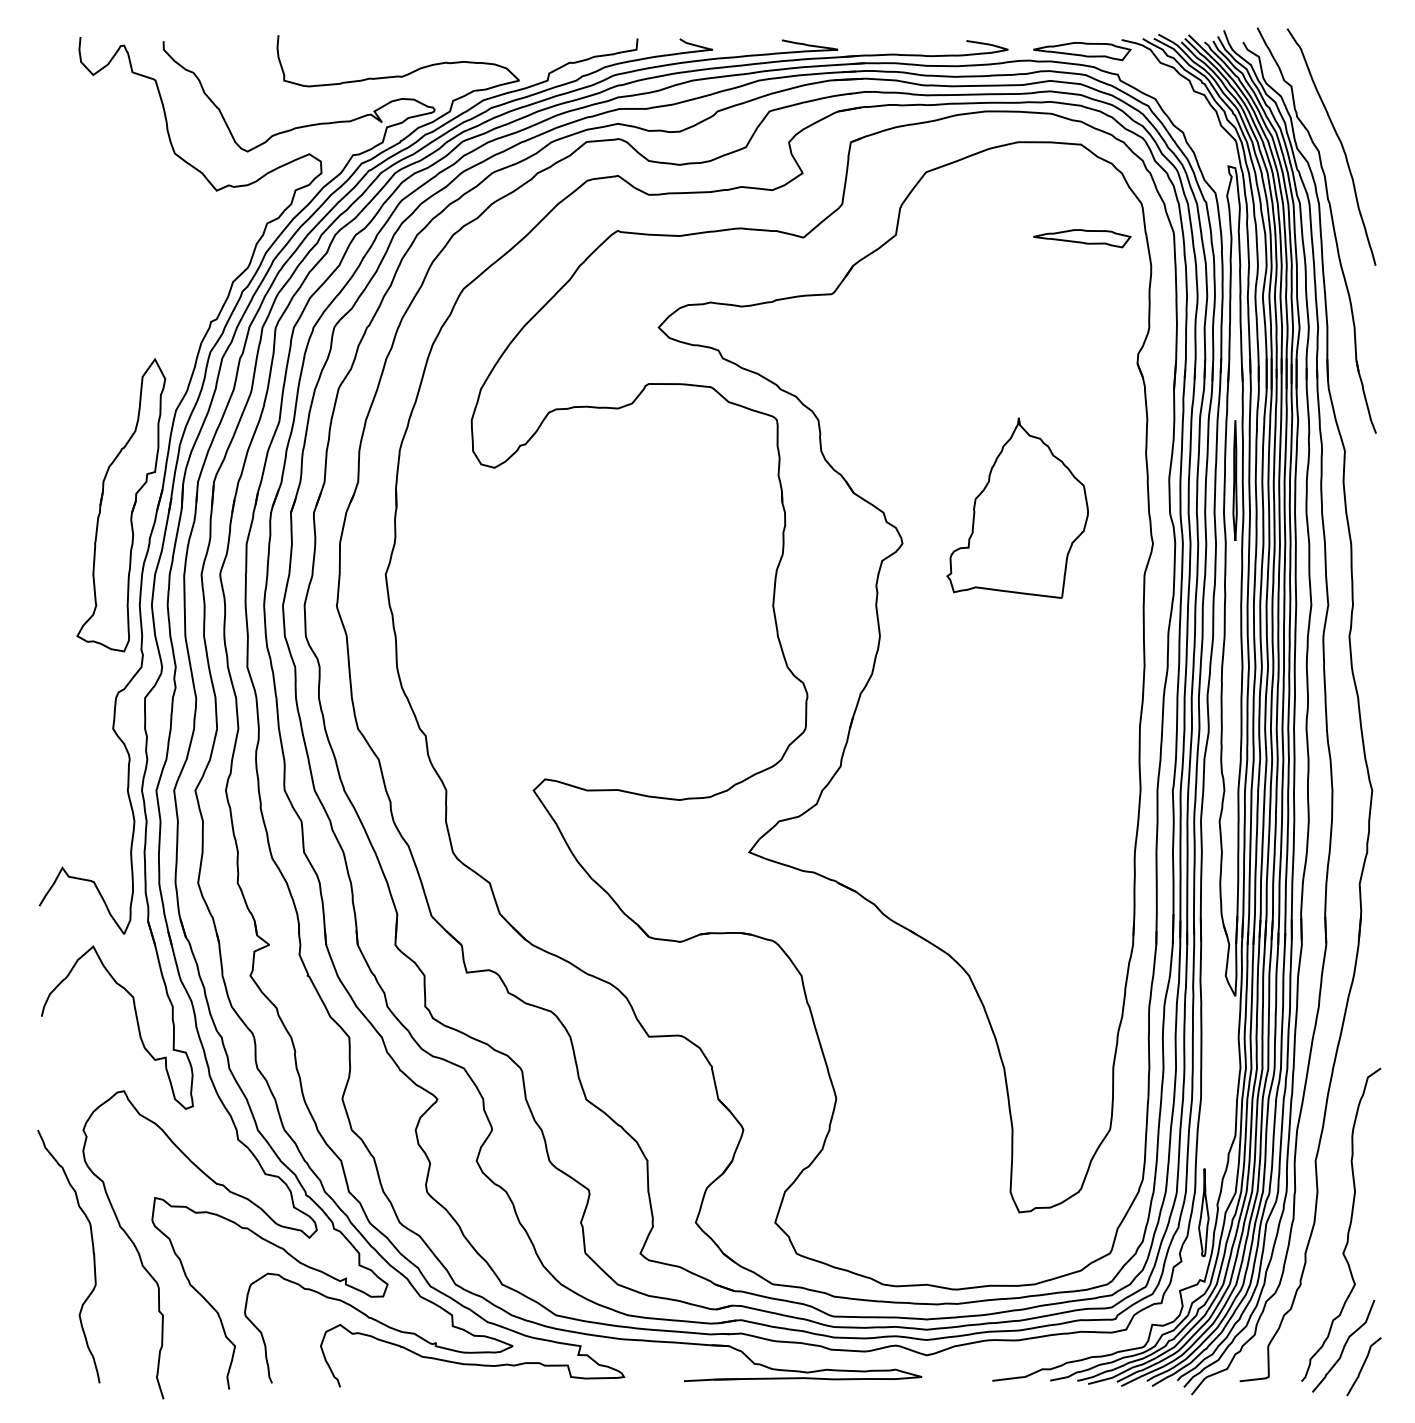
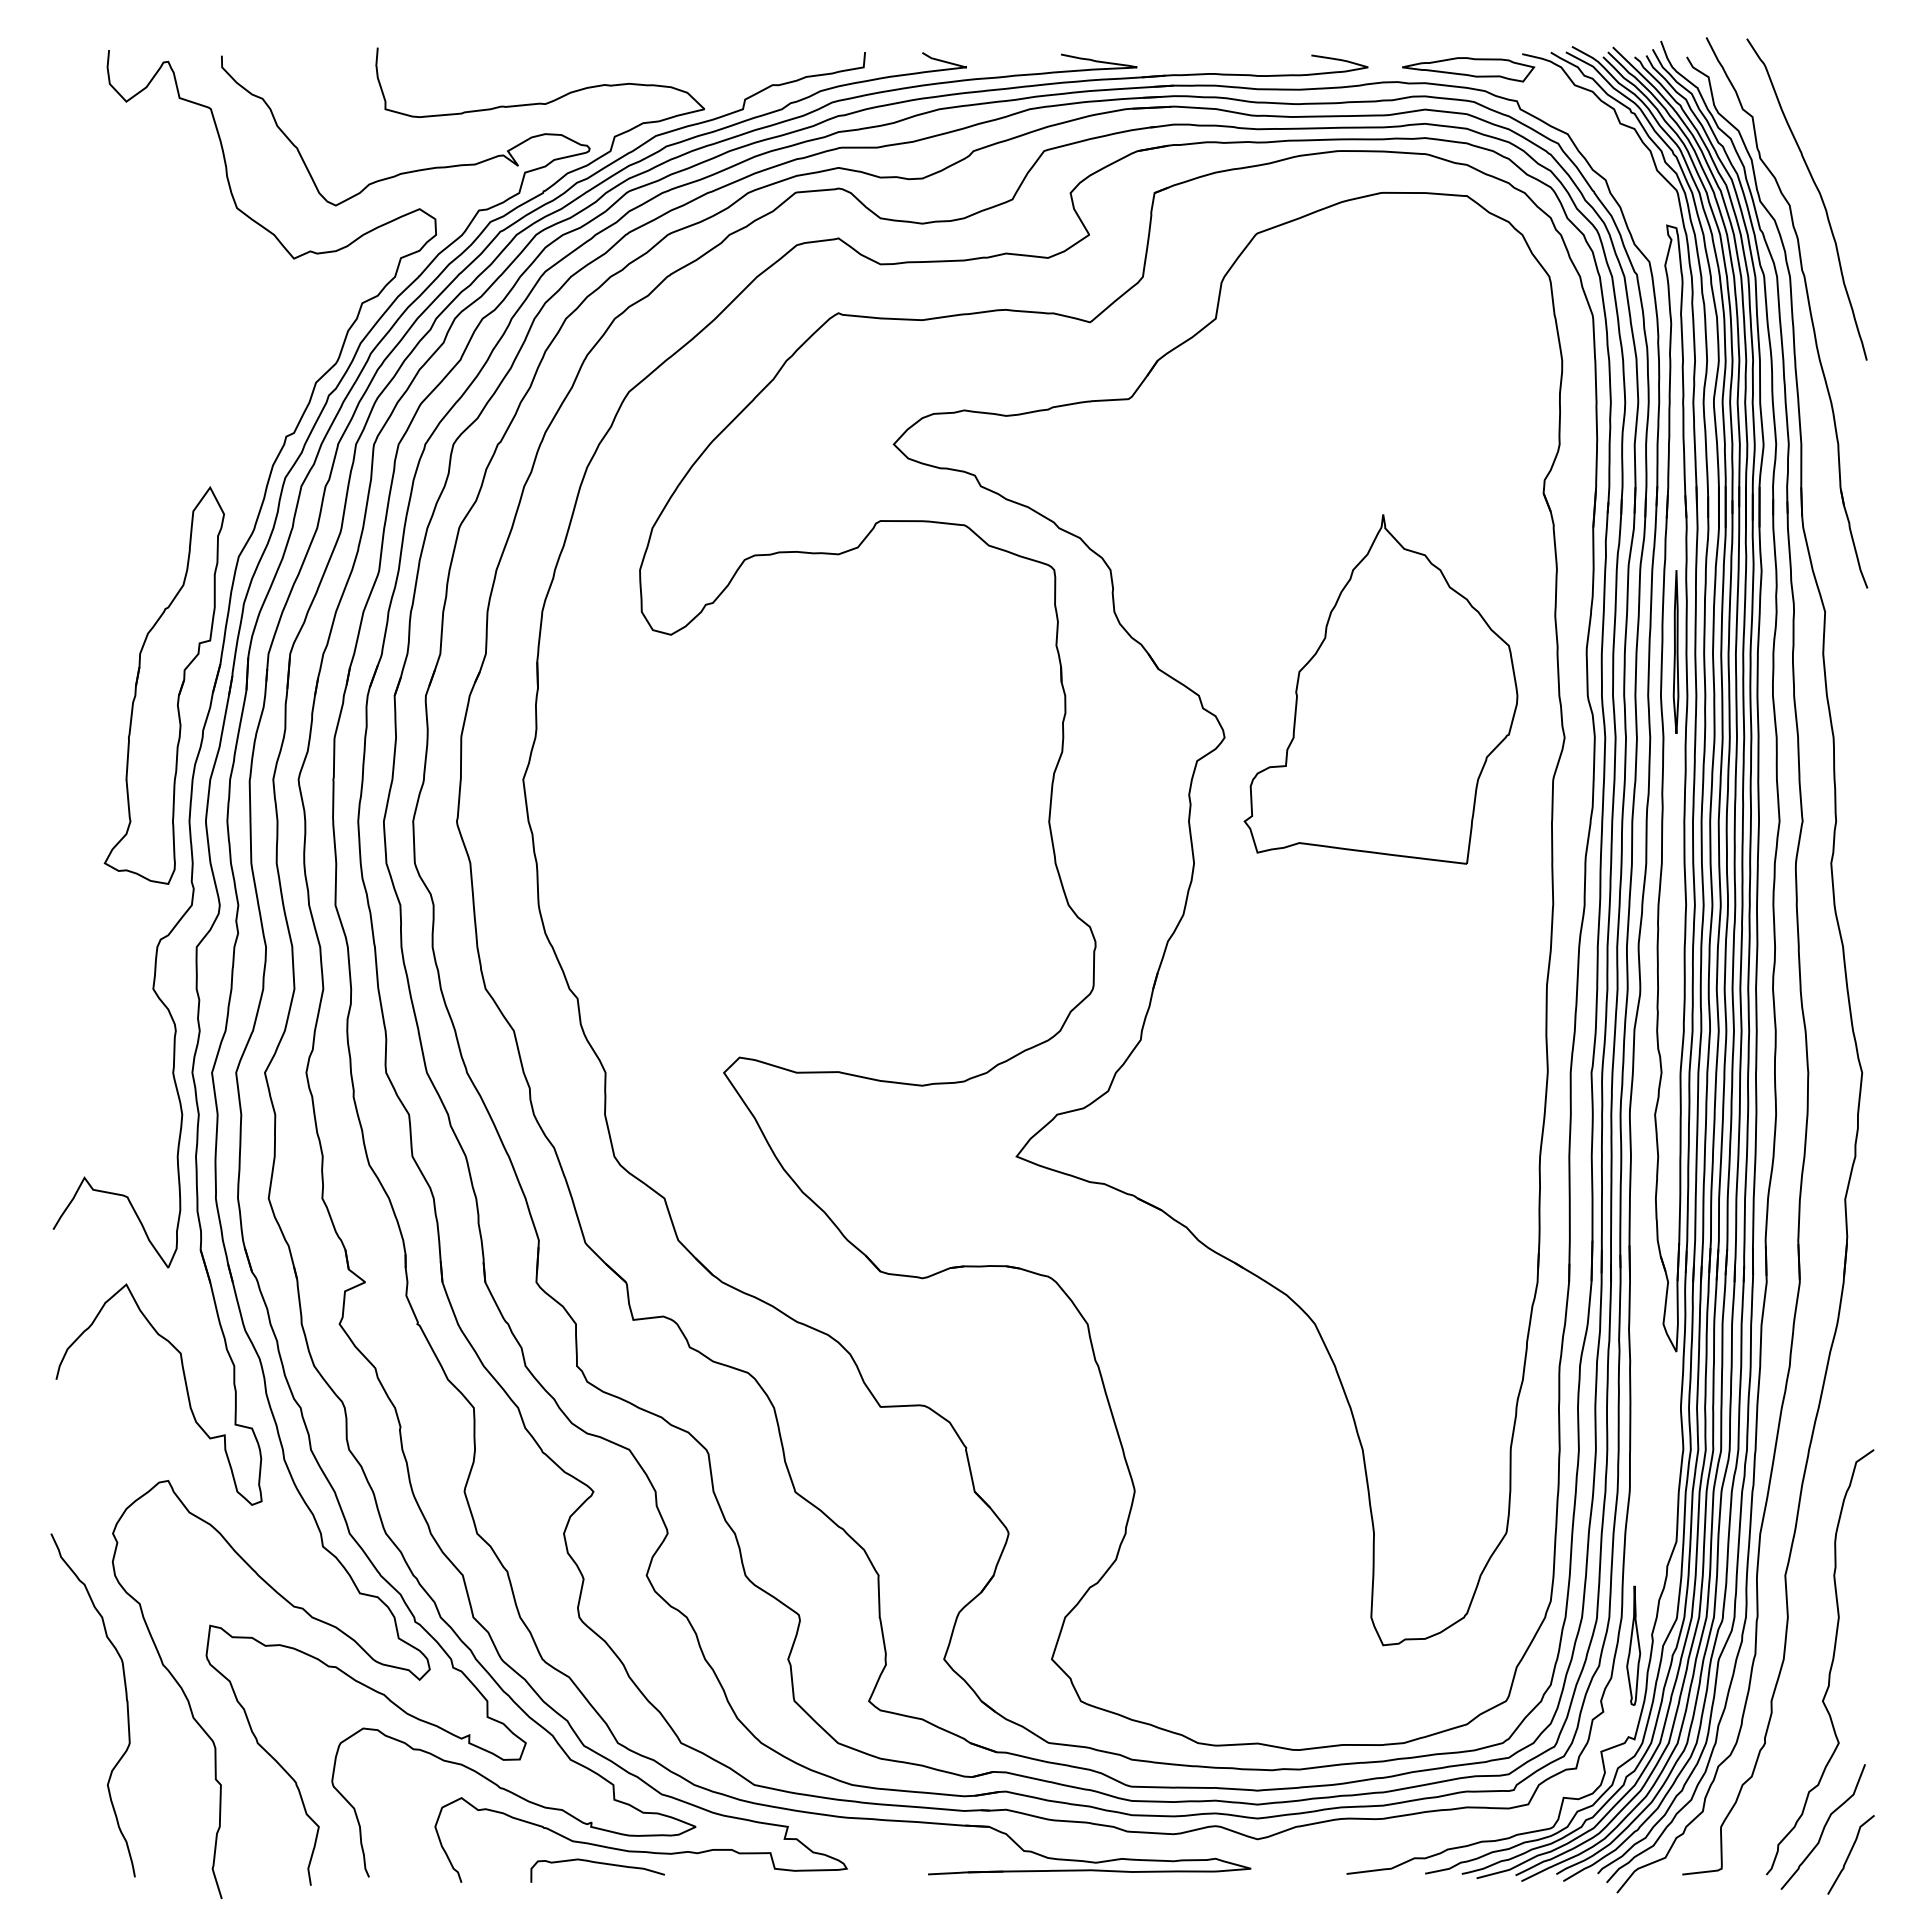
part: (1082, 238) -> (1468, 323), removed
part: (1017, 508) -> (1380, 689), size x1.43
curve: (440, 1373) -> (597, 1863), added

